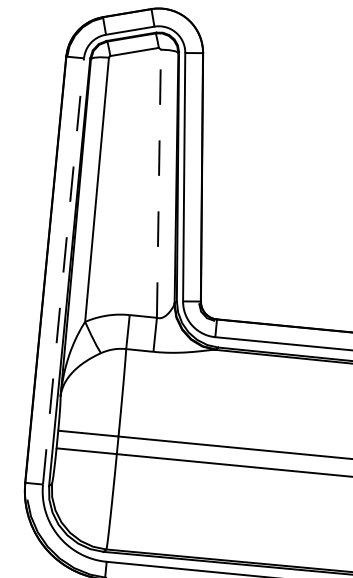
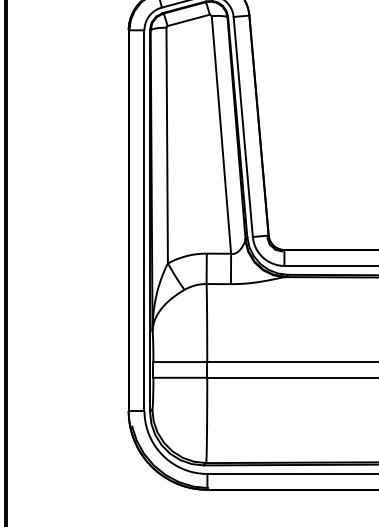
line: (159, 183) -> (221, 134), dashed -> solid
line: (63, 271) -> (144, 220), dashed -> solid

